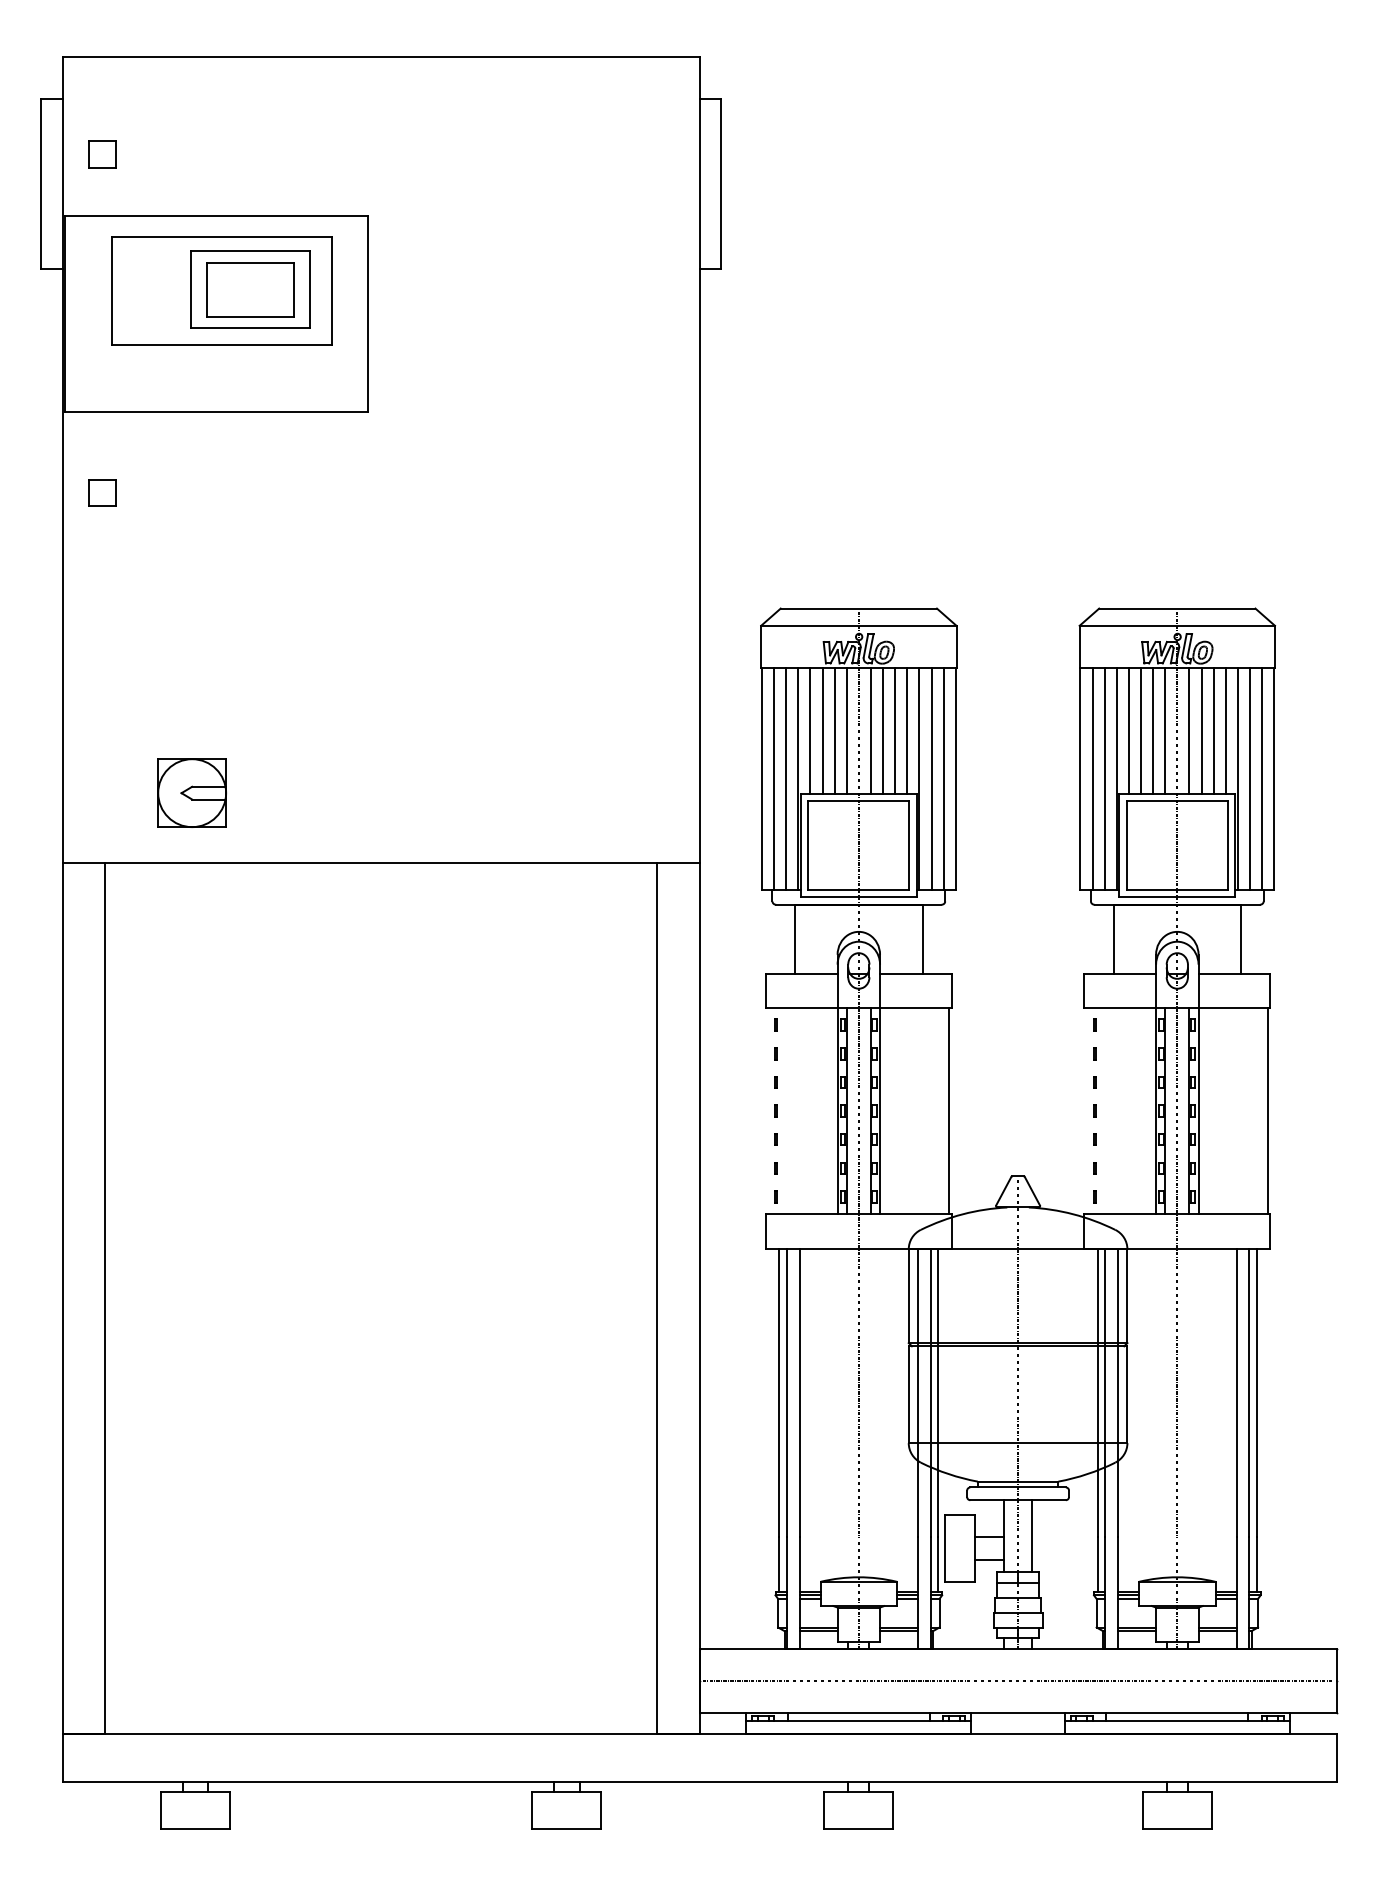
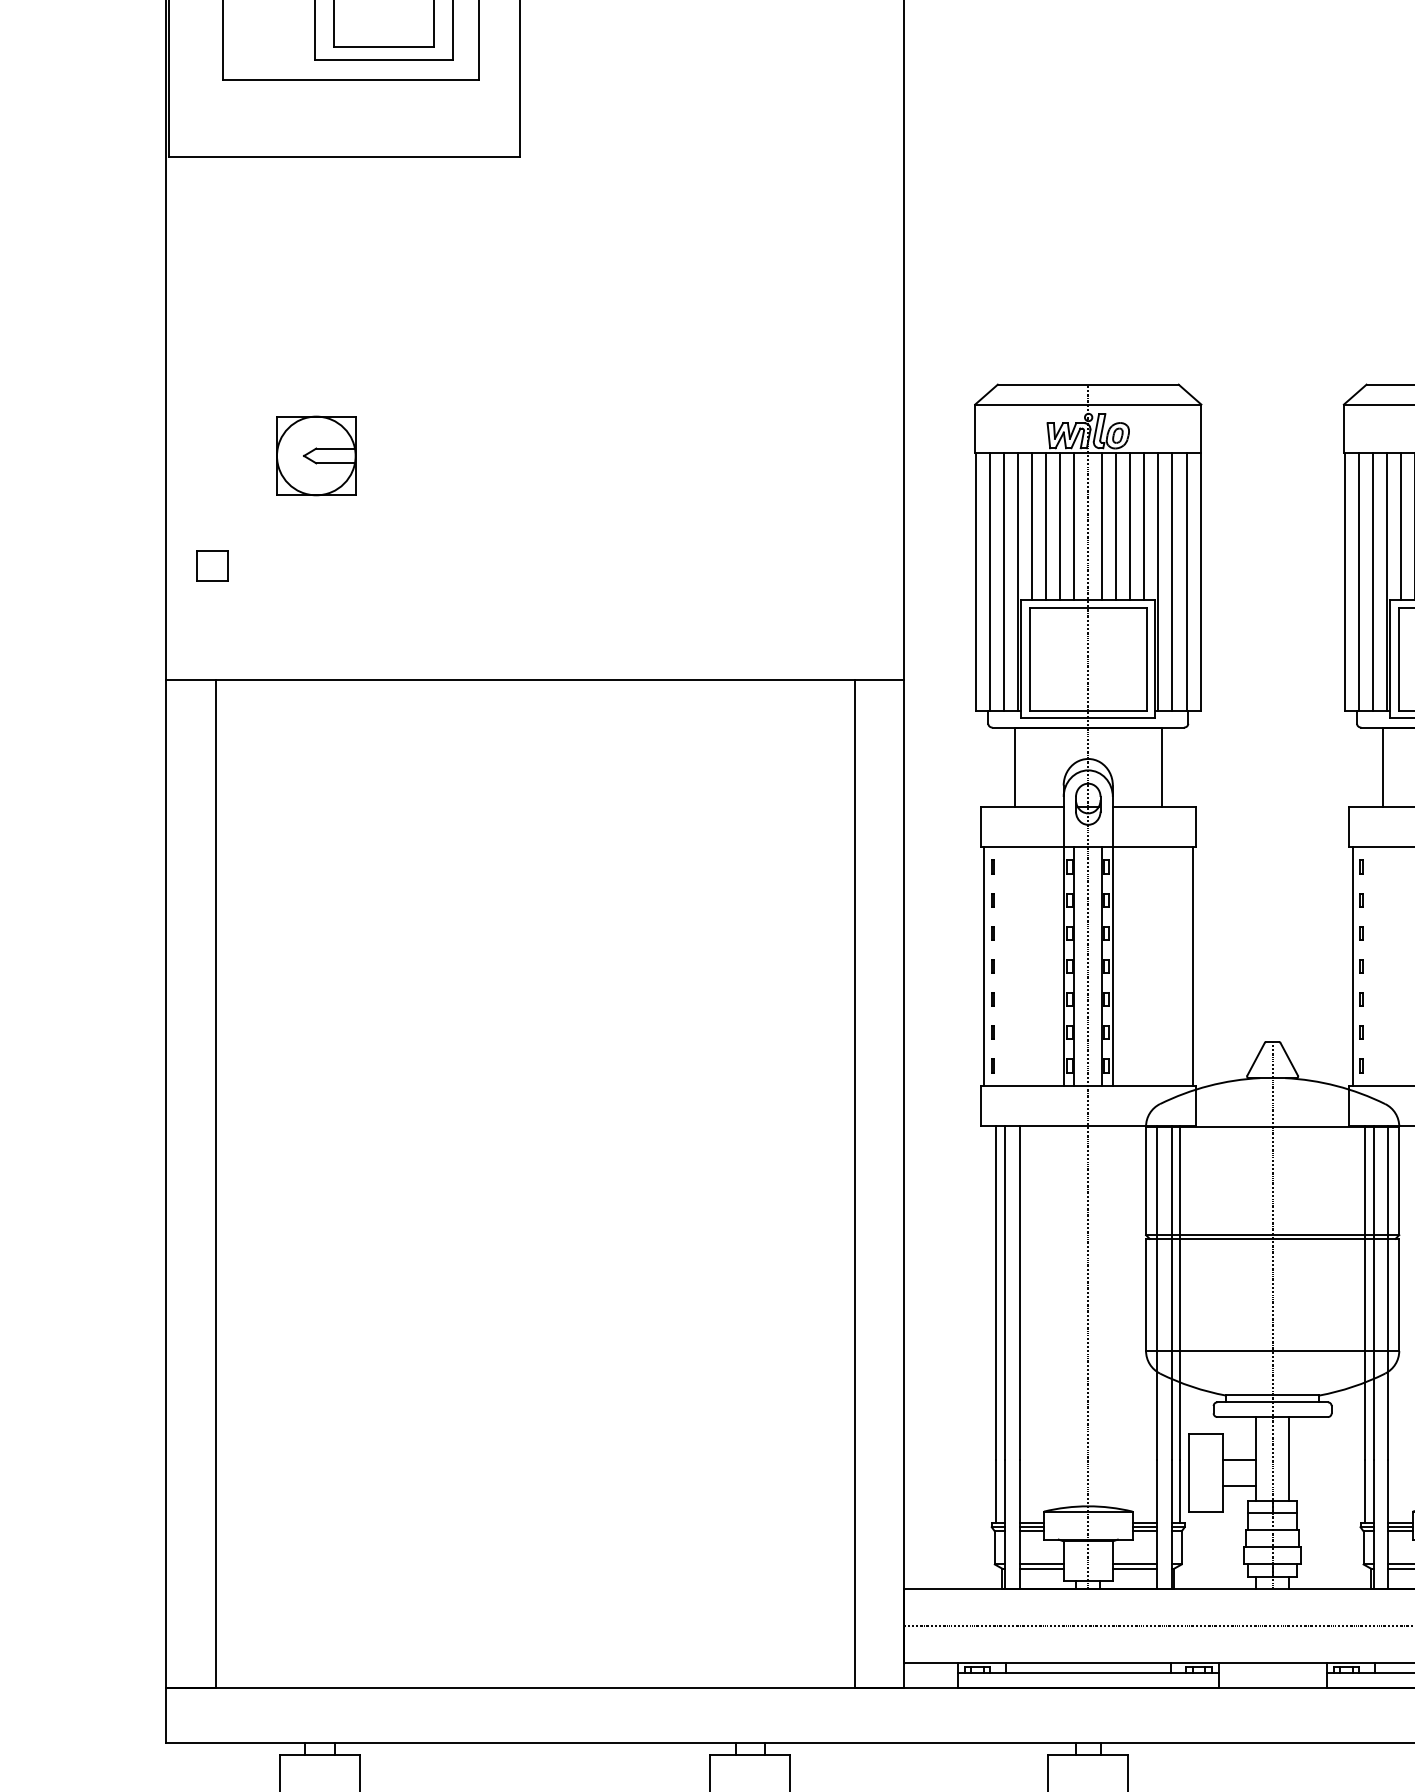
part: (102, 492) -> (212, 565), moved
part: (191, 792) -> (315, 455), moved
line: (768, 1110) -> (983, 965), added
line: (1087, 1110) -> (1353, 965), added

